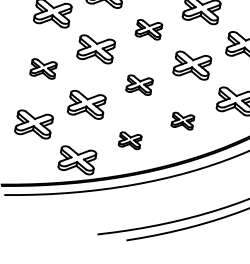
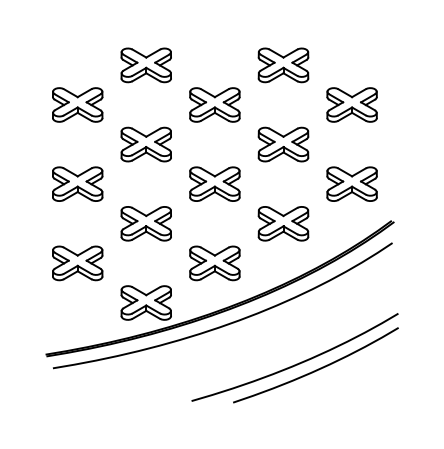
part: (148, 29) -> (214, 104), size x1.43
part: (43, 68) -> (77, 183), size x1.43
part: (139, 84) -> (214, 183), size x1.43
part: (182, 120) -> (283, 223), size x1.67
part: (129, 140) -> (214, 263), size x1.67

